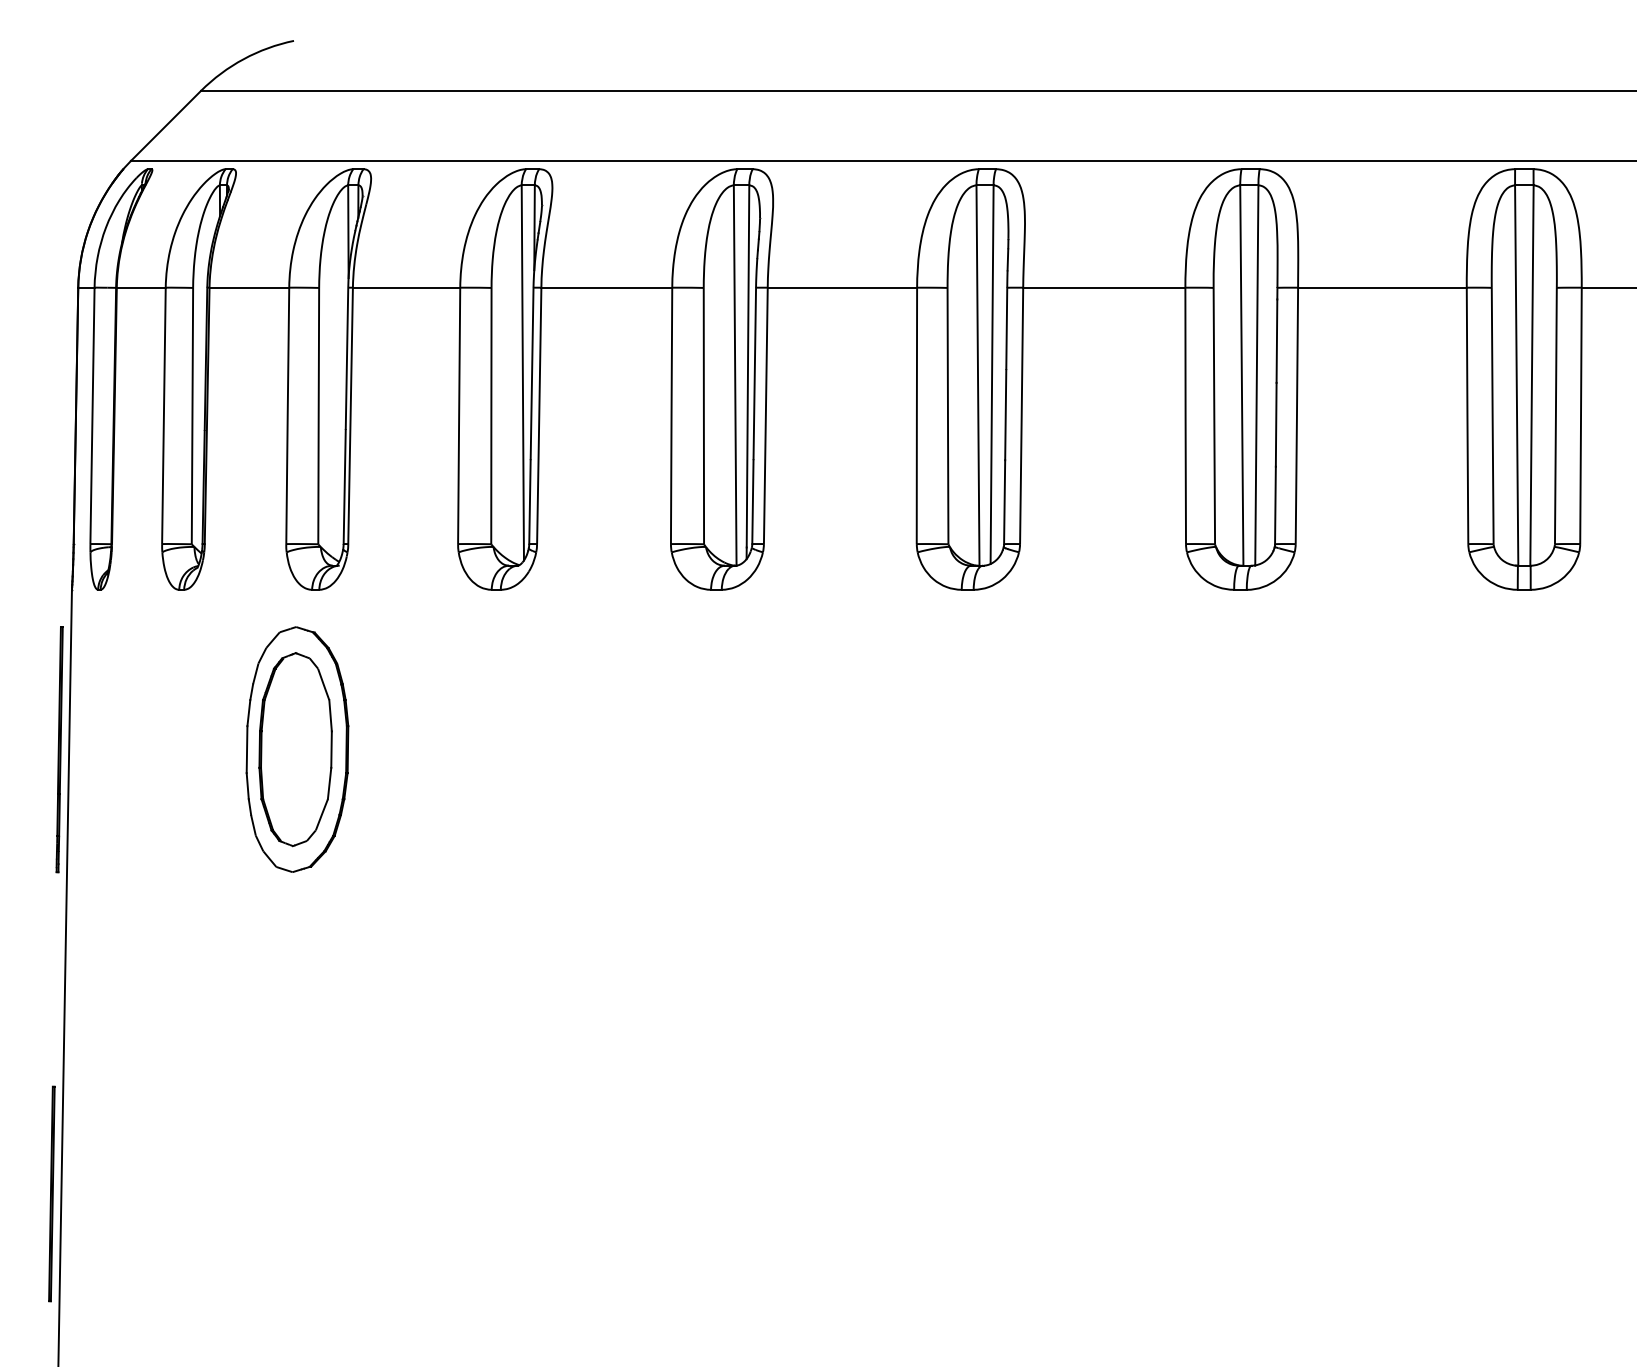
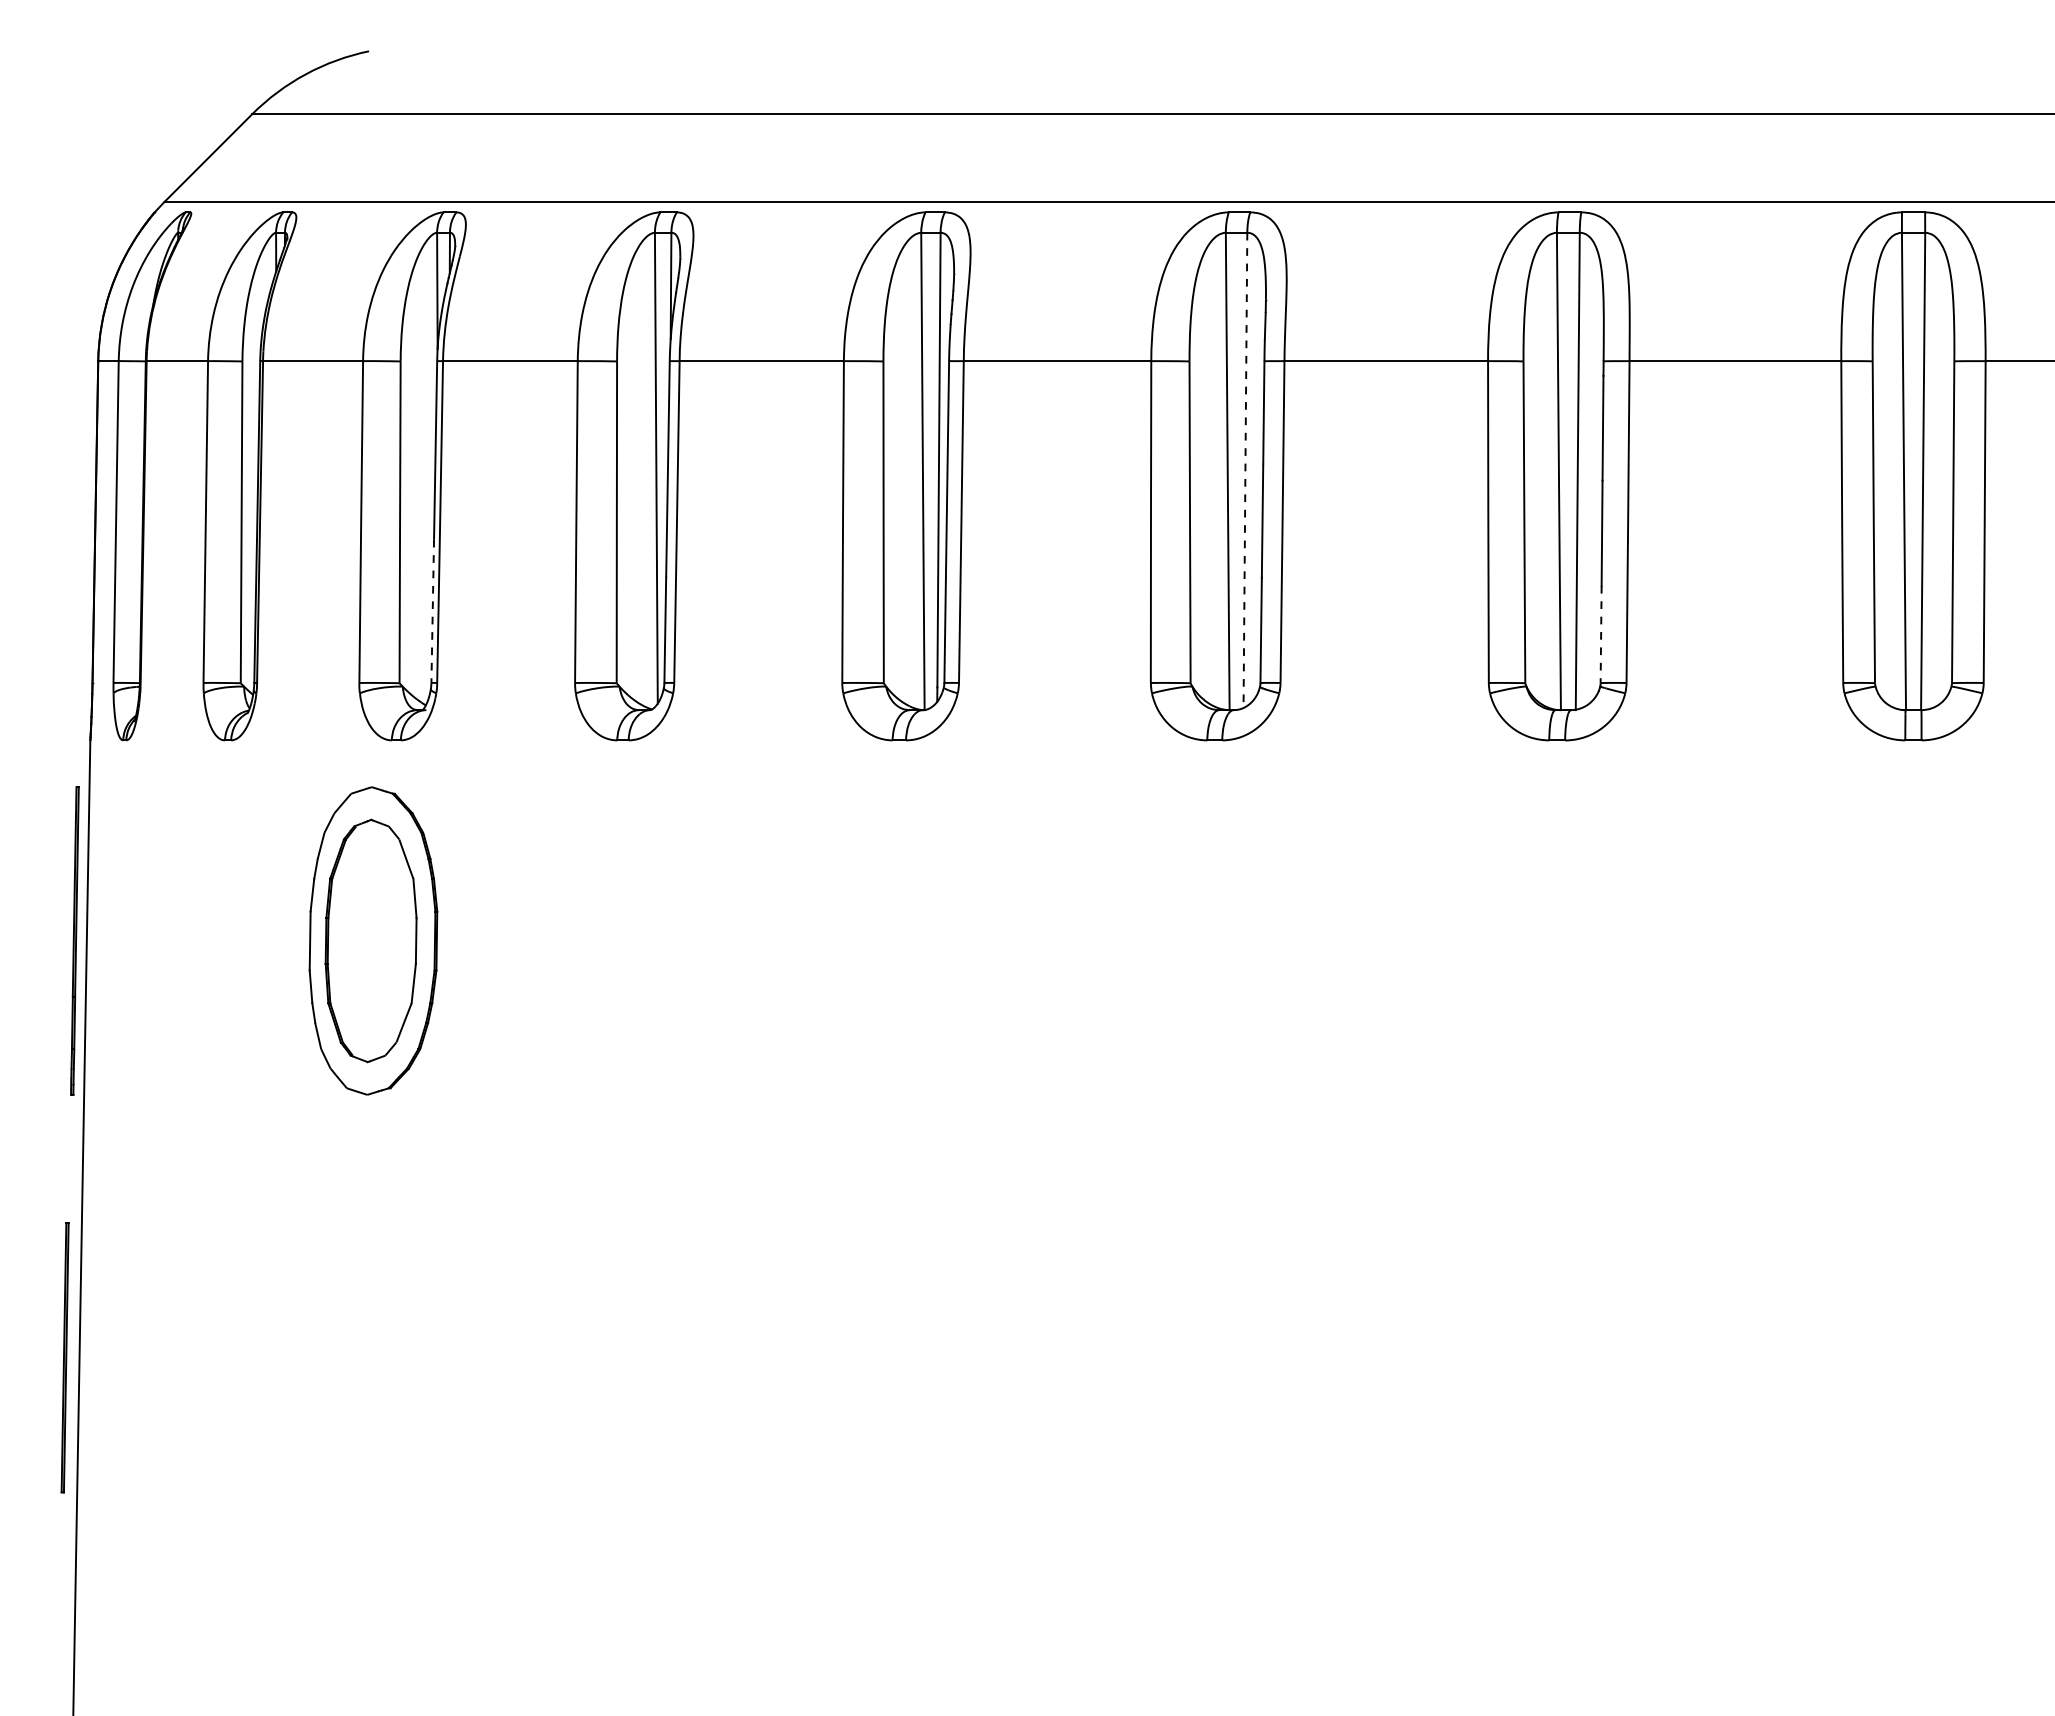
line: (992, 374) -> (1245, 470), solid -> dashed
line: (344, 487) -> (432, 611), solid -> dashed
line: (1275, 505) -> (1601, 634), solid -> dashed
part: (51, 1193) -> (64, 1357), moved

